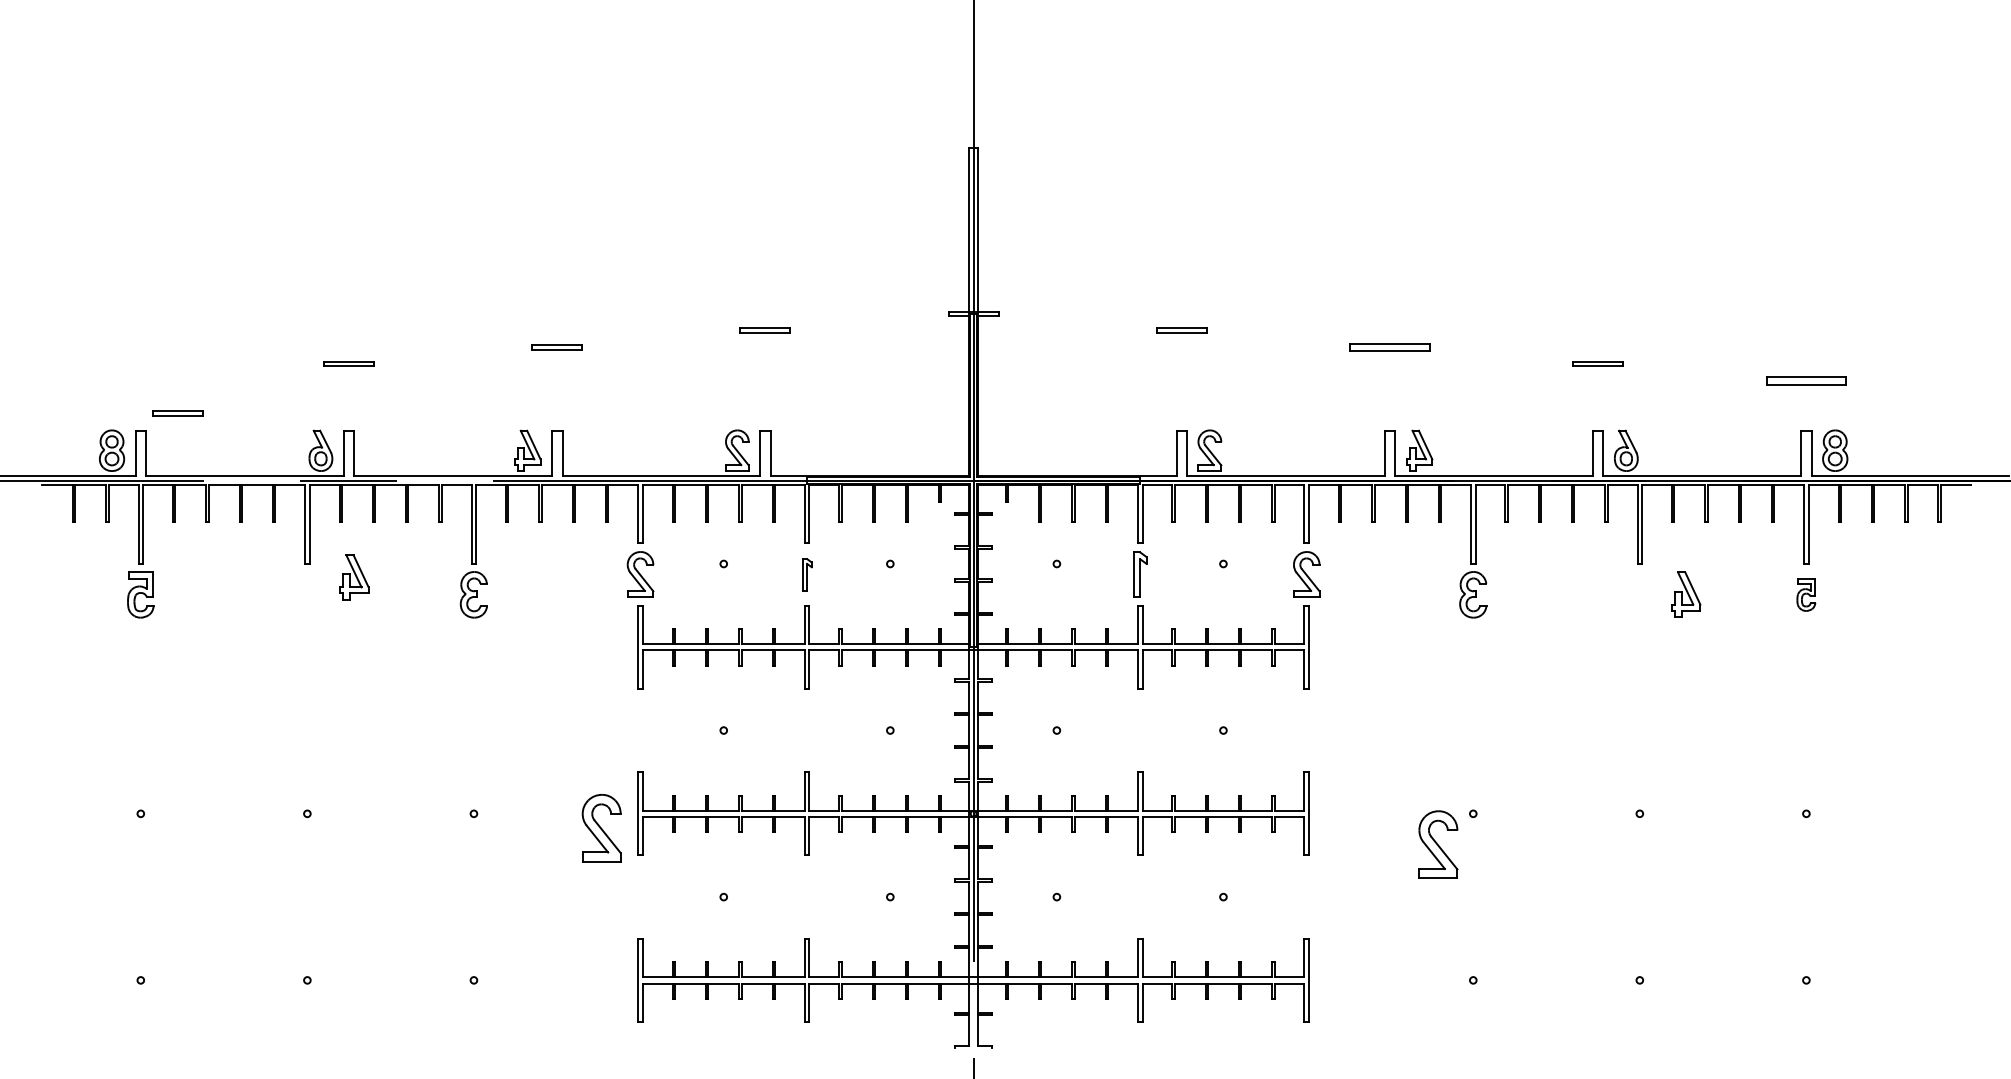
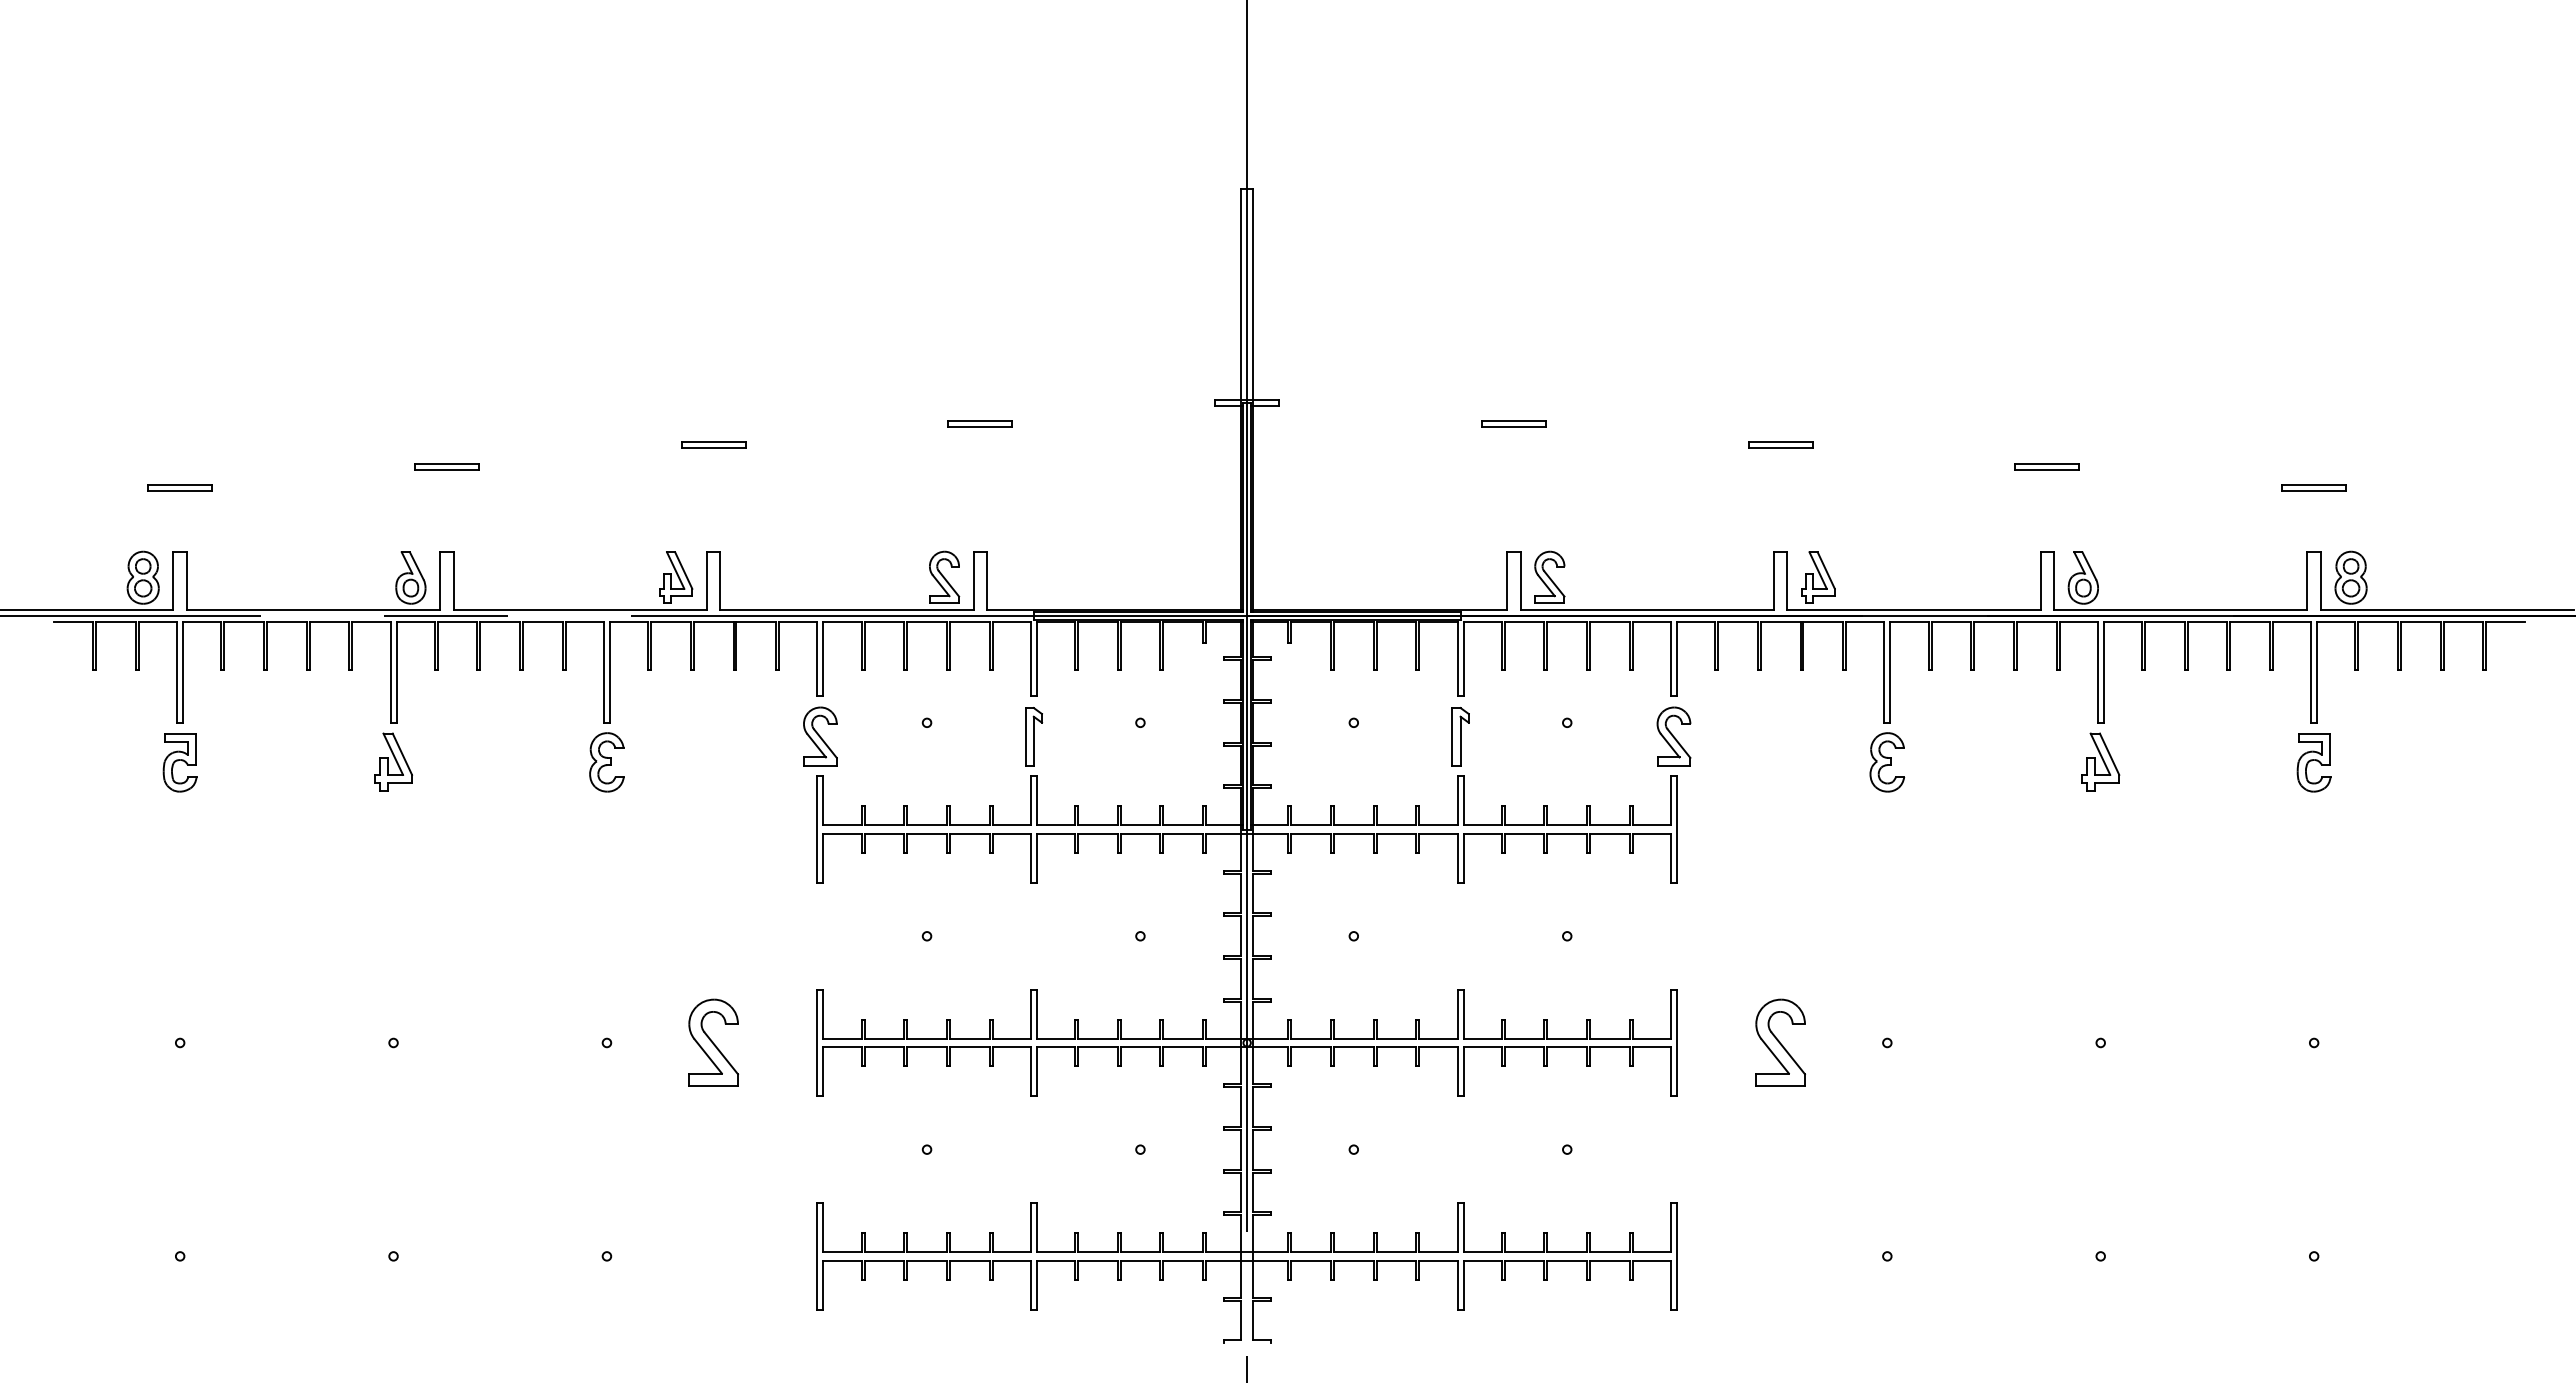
part: (1389, 346) -> (1780, 444), size x0.62
part: (1805, 380) -> (2313, 487), size x0.62
part: (177, 413) -> (179, 487), moved
part: (807, 574) -> (1034, 736), size x1.43
part: (354, 576) -> (393, 761), moved
part: (1685, 594) -> (2100, 761), moved
part: (1805, 594) -> (2313, 762), size x1.43
part: (601, 828) -> (713, 1042), moved
part: (1438, 844) -> (1780, 1042), moved

